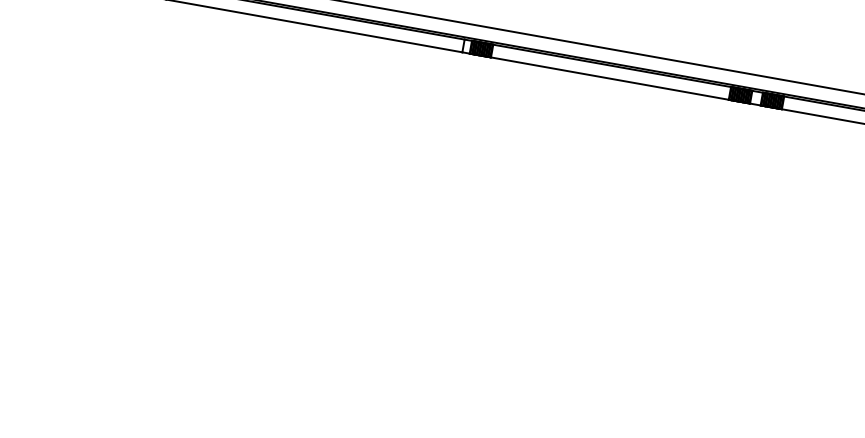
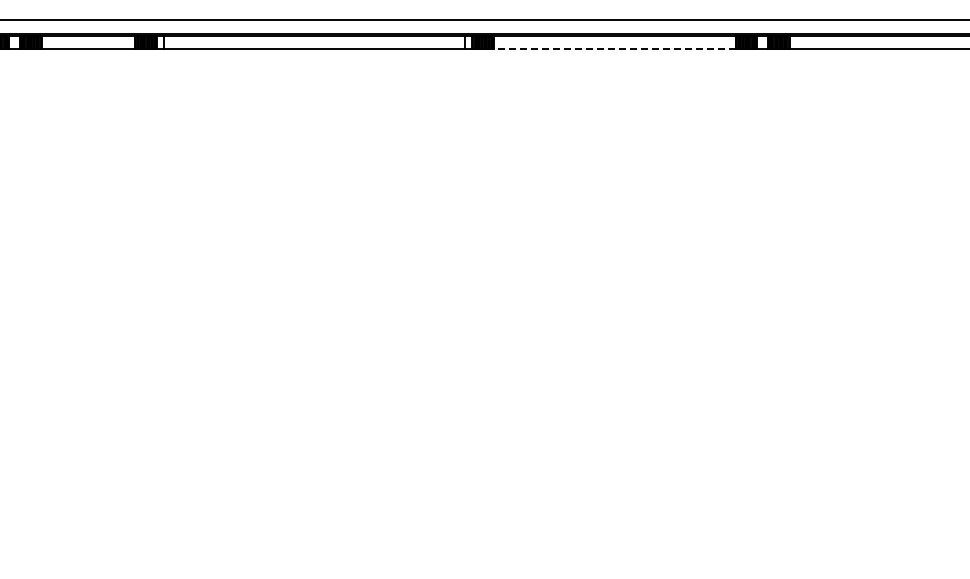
line: (609, 78) -> (614, 48), solid -> dashed

